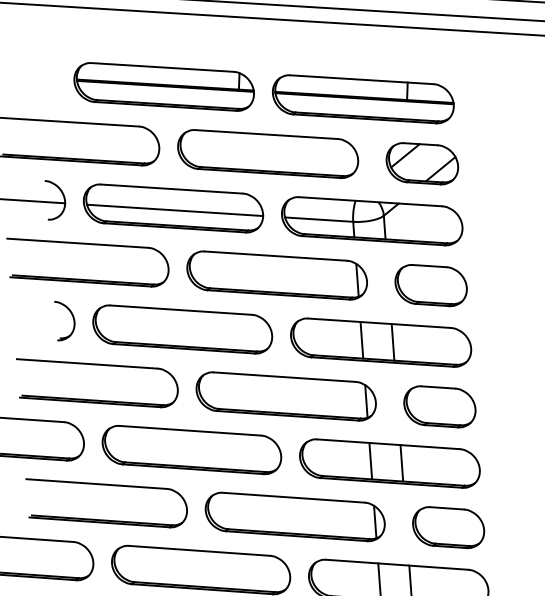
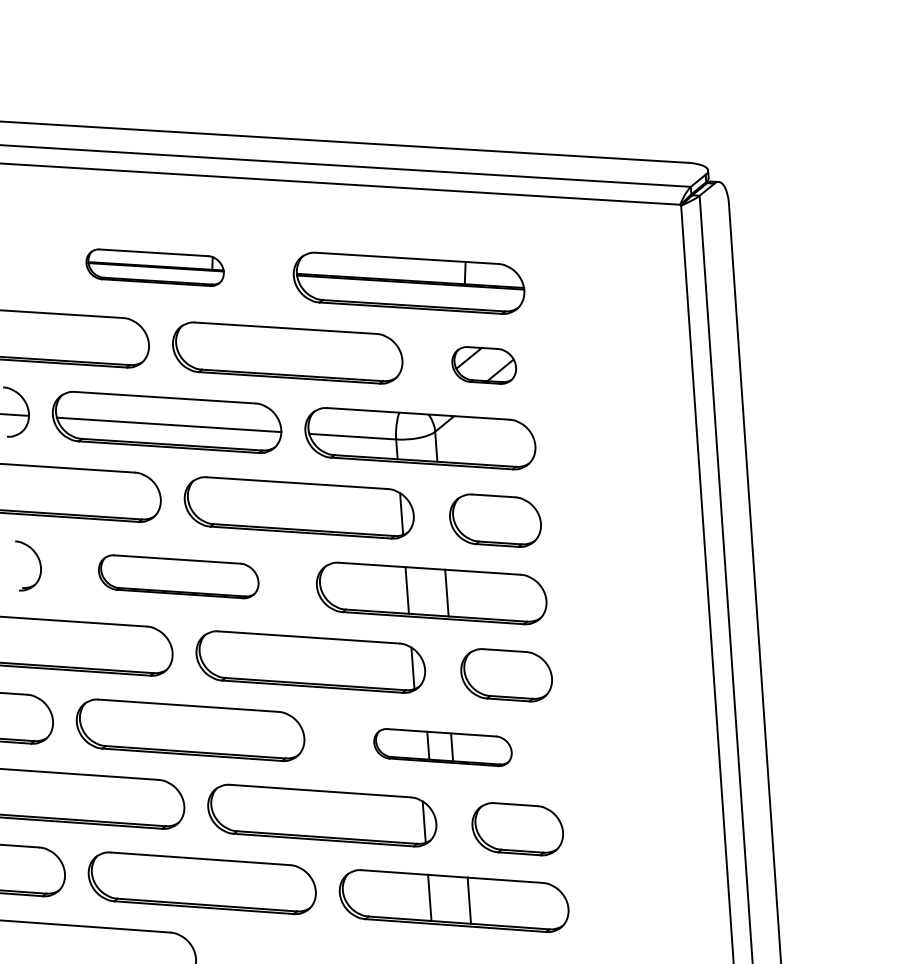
part: (163, 86) -> (154, 267), size x0.6
part: (421, 163) -> (483, 365), size x0.7
part: (182, 329) -> (178, 576), size x0.7
part: (389, 463) -> (442, 747), size x0.6

